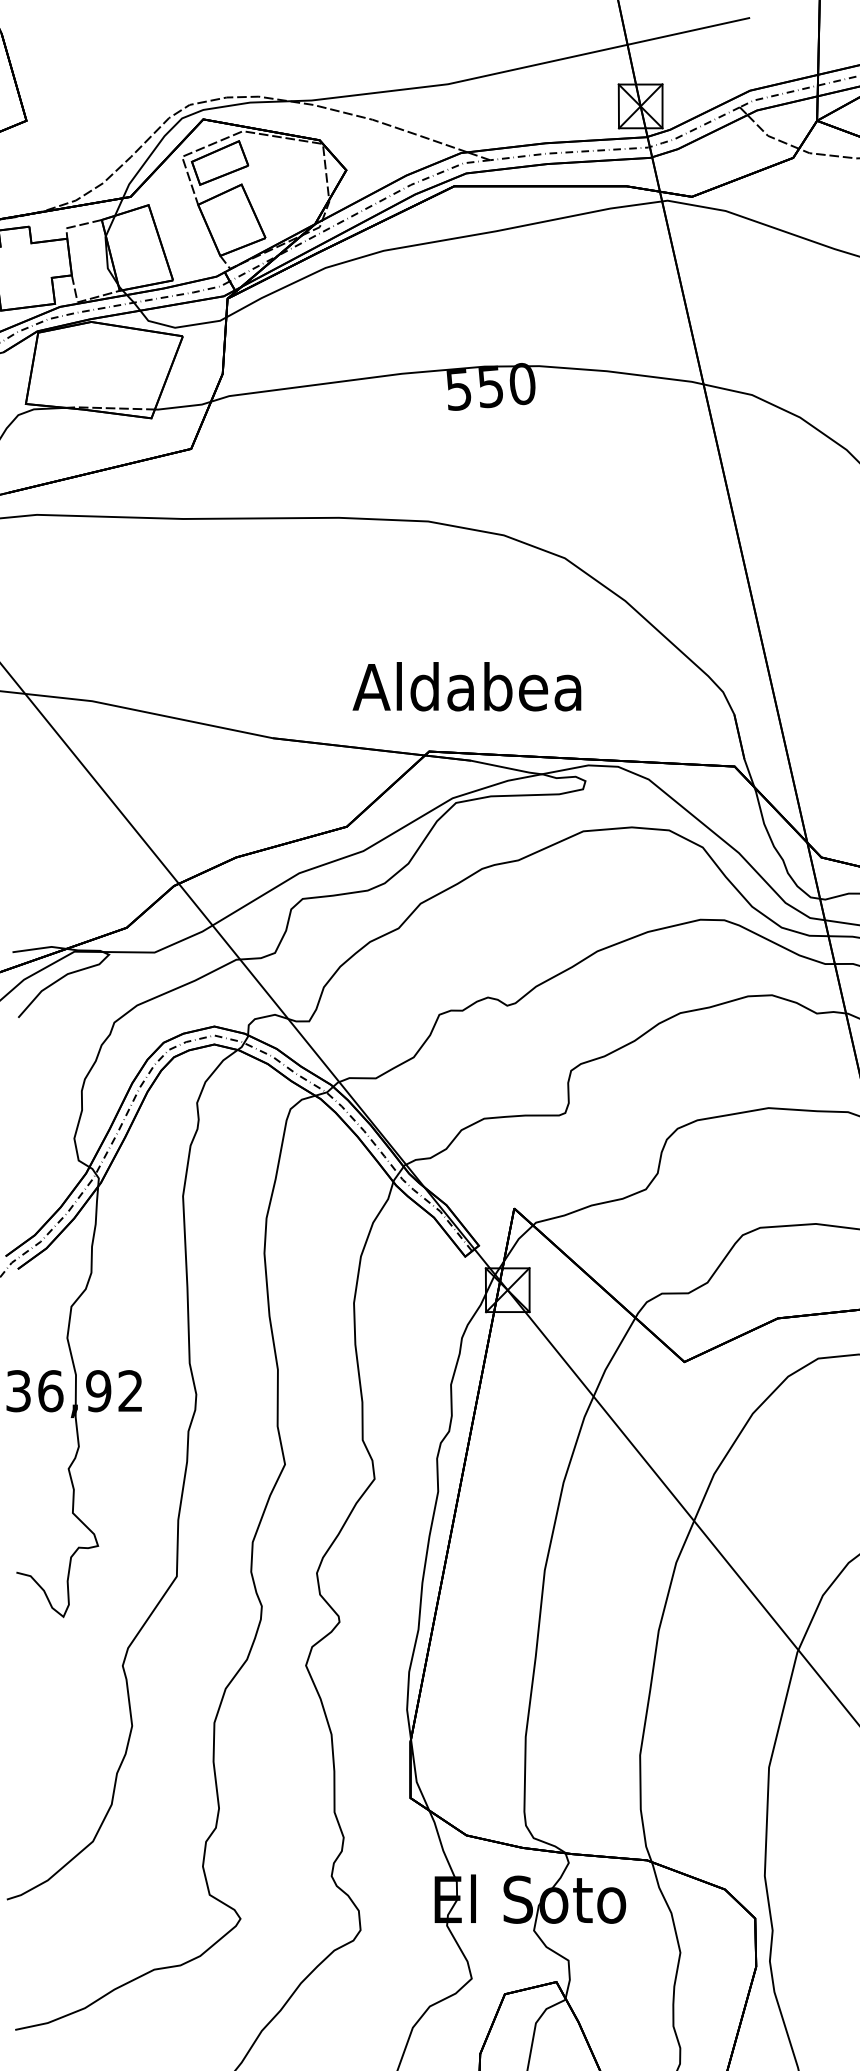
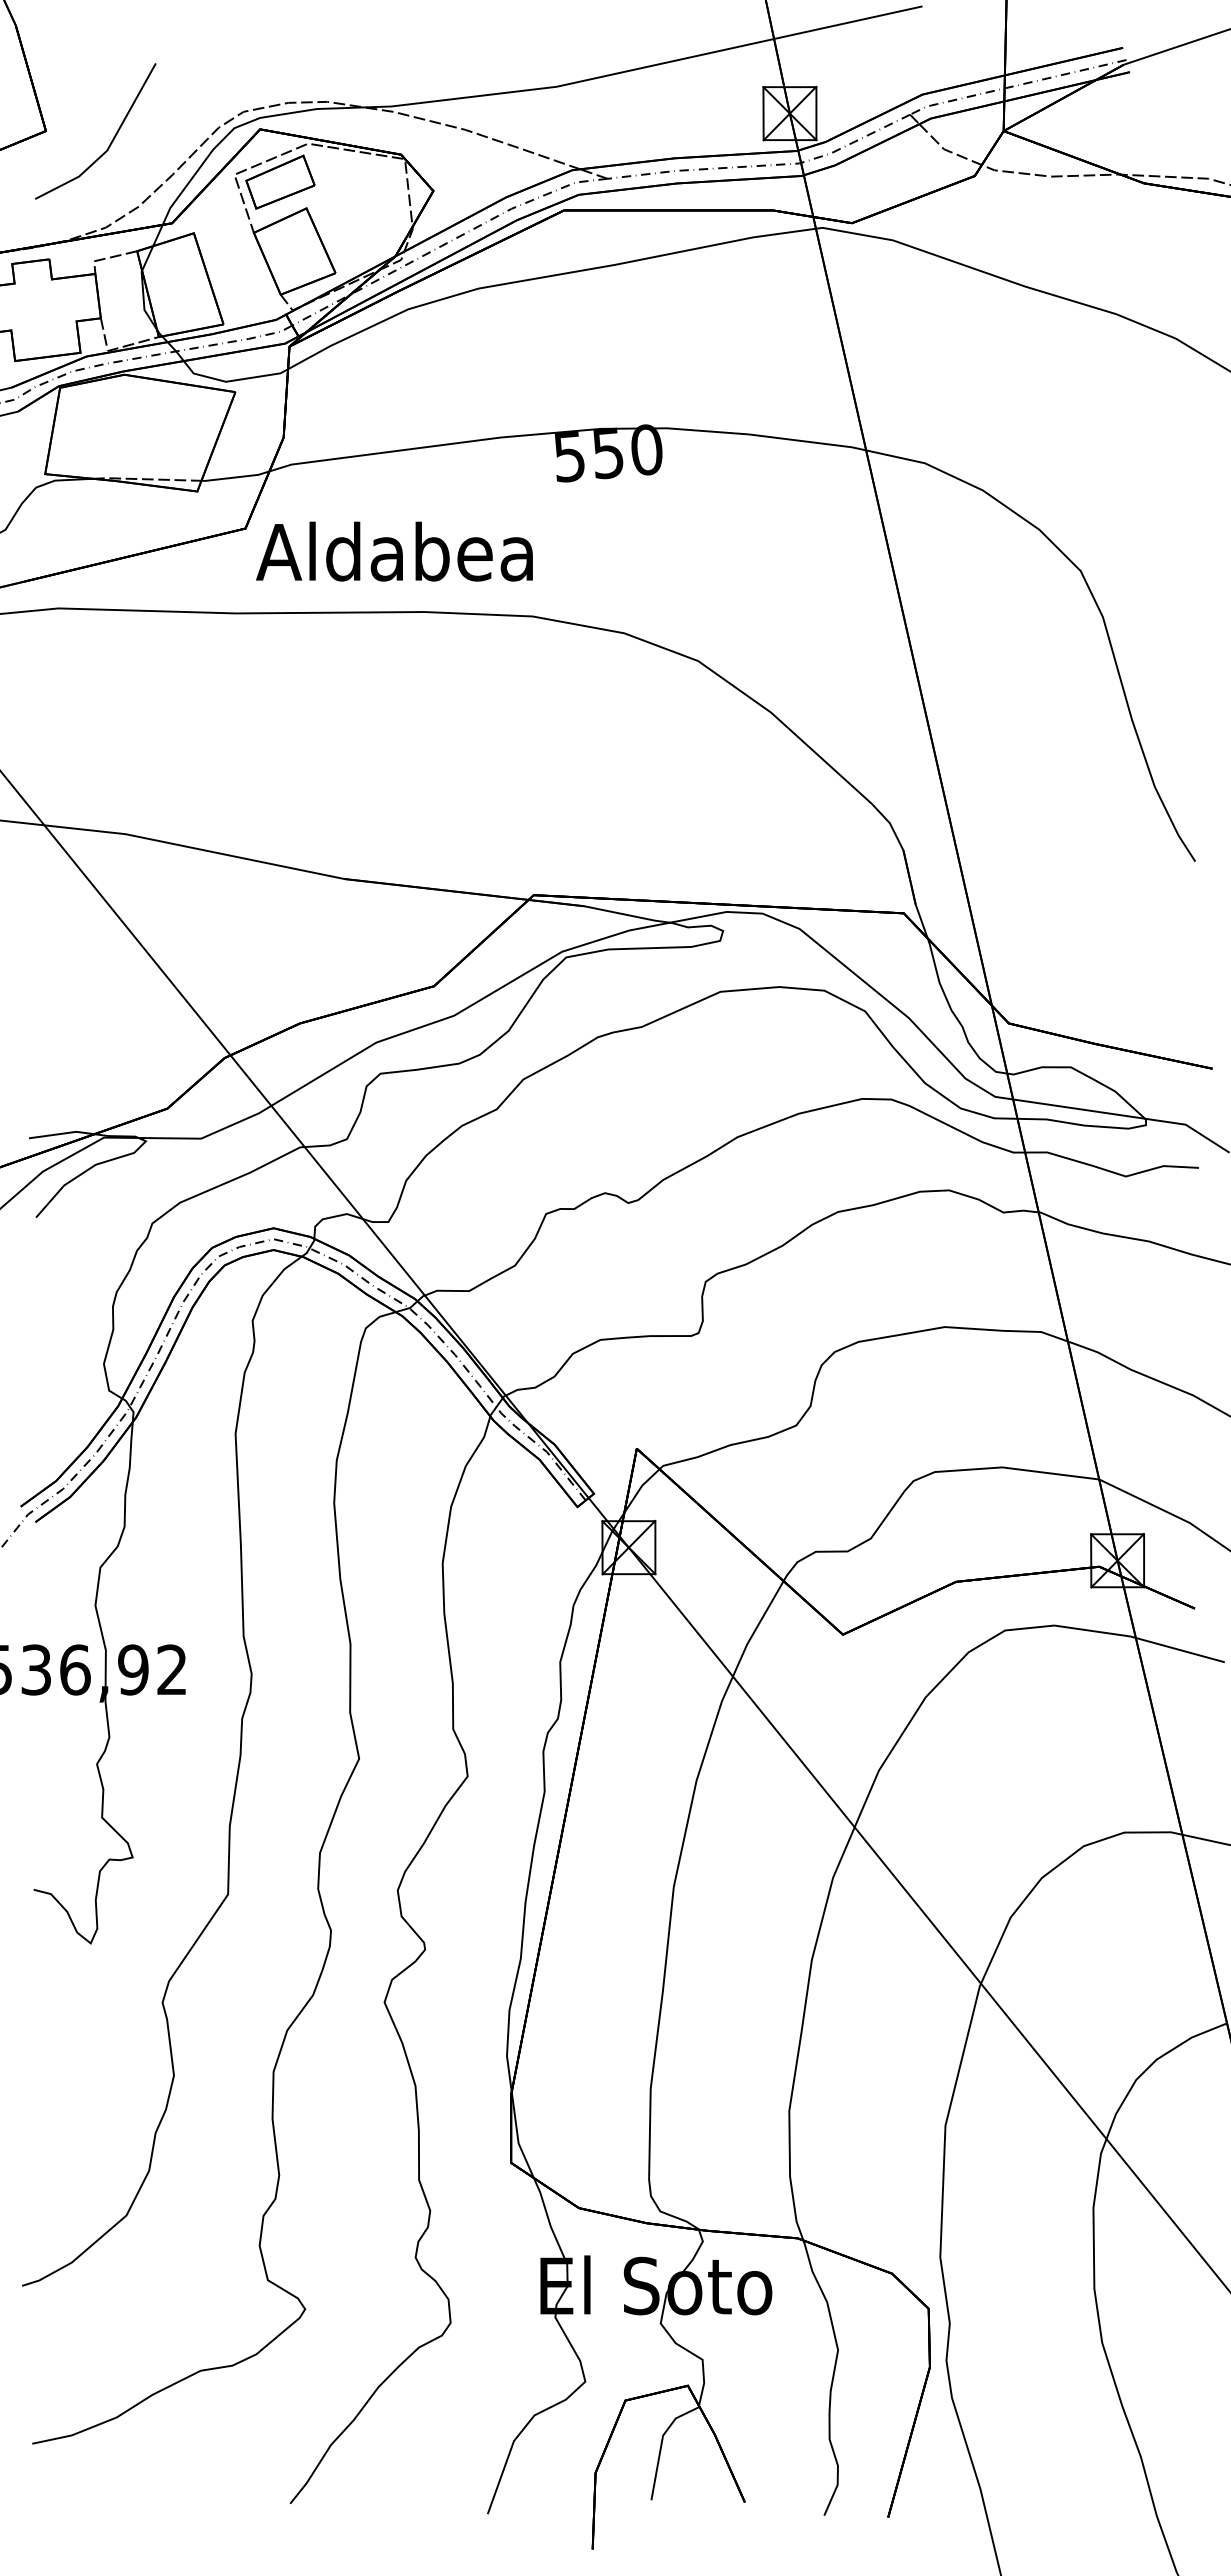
line: (80, 128) -> (111, 140), added
text: (466, 686) -> (394, 551), moved

